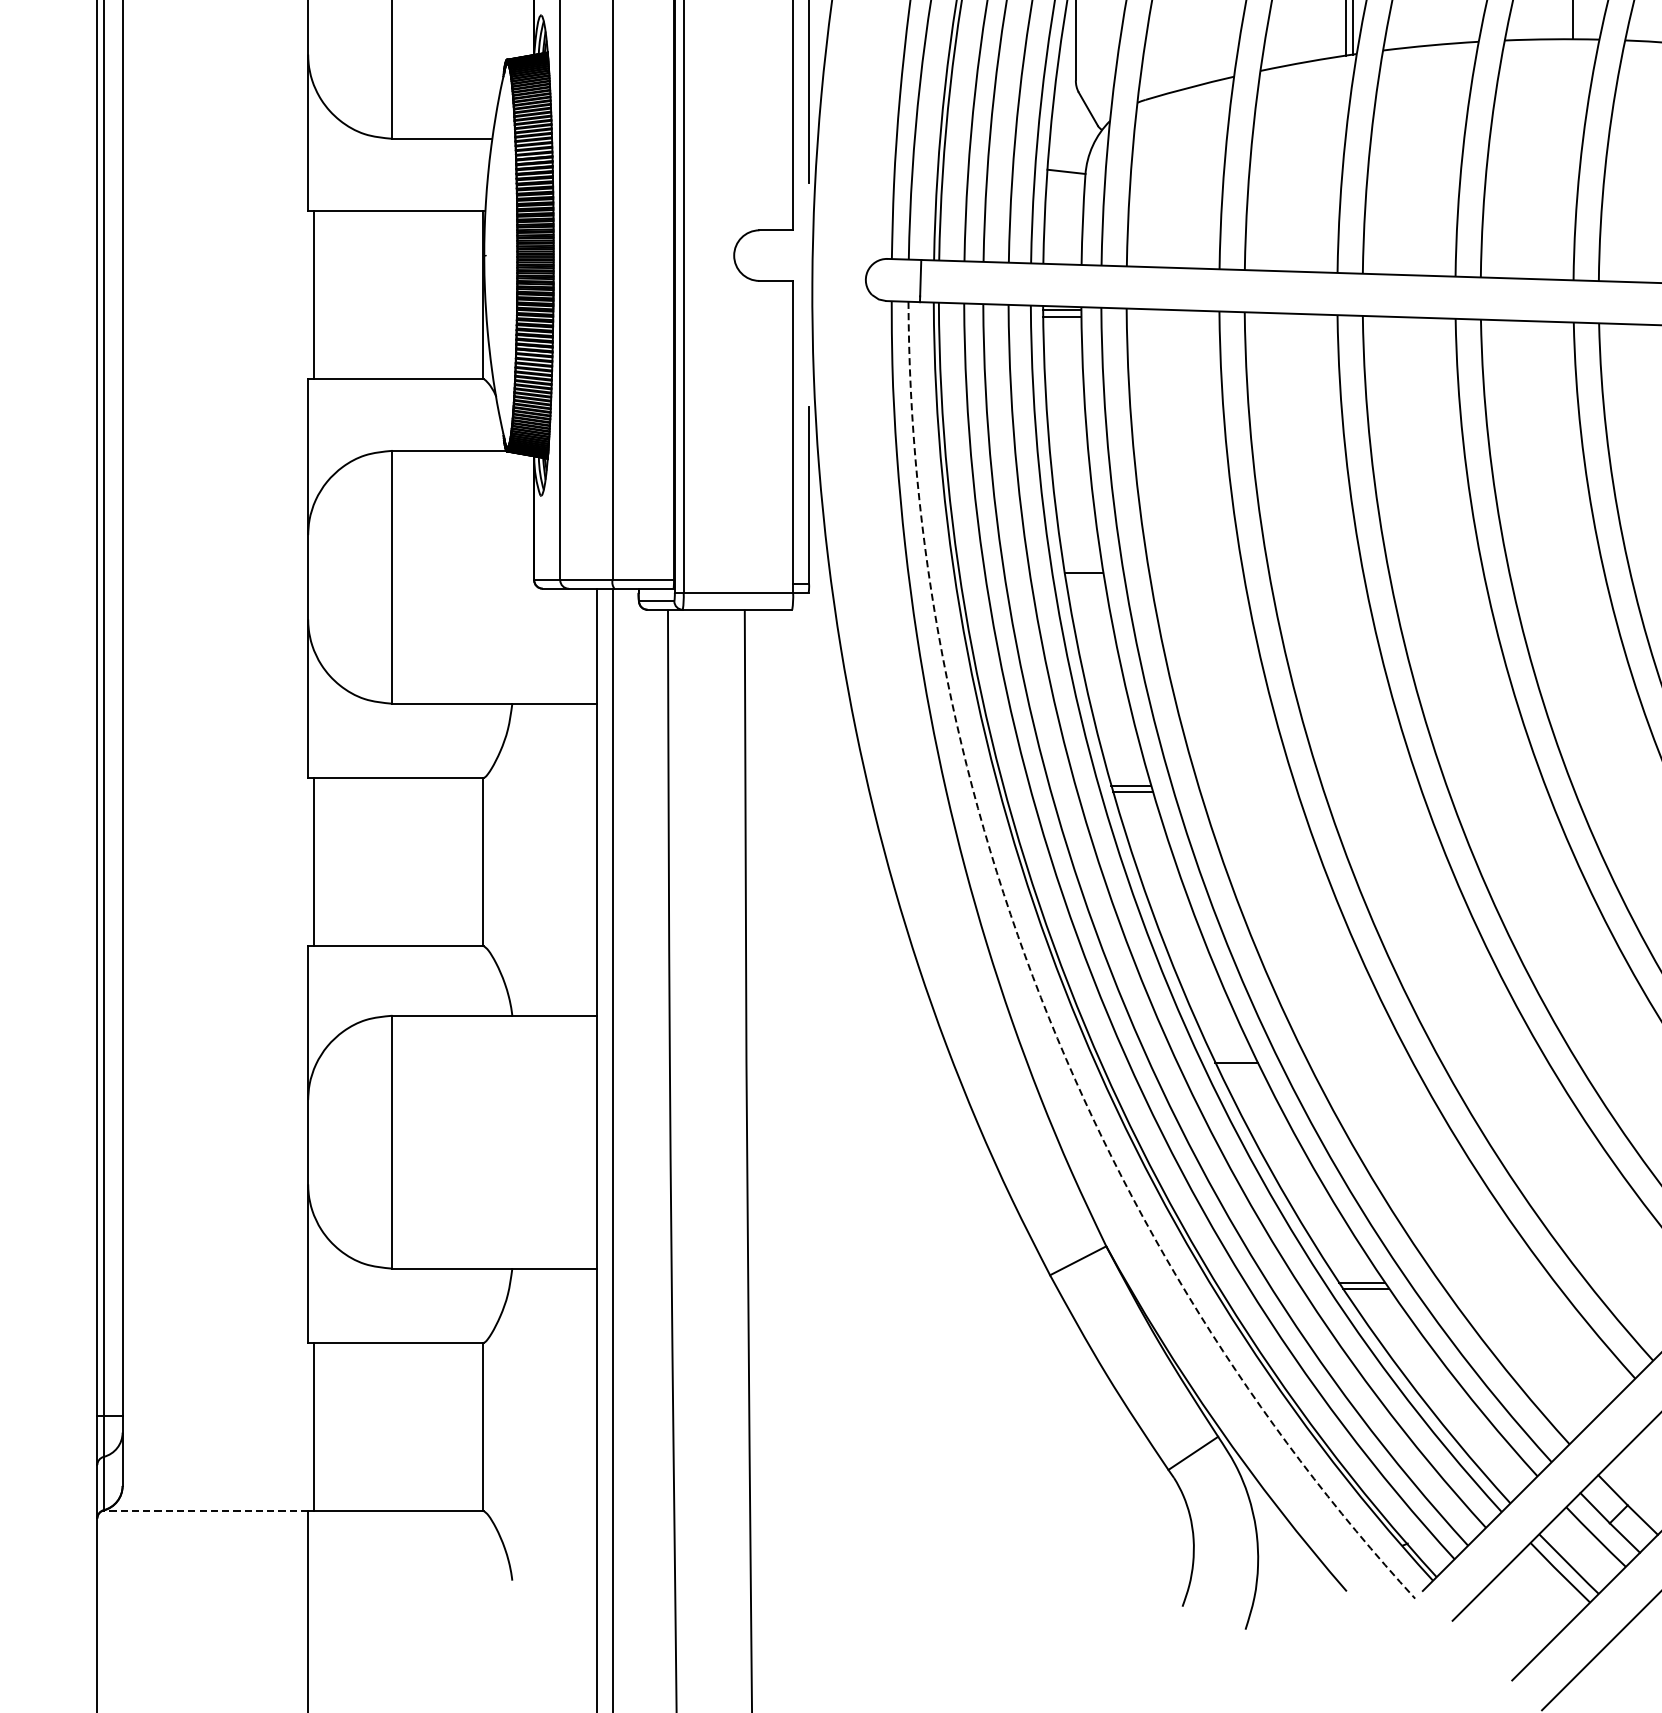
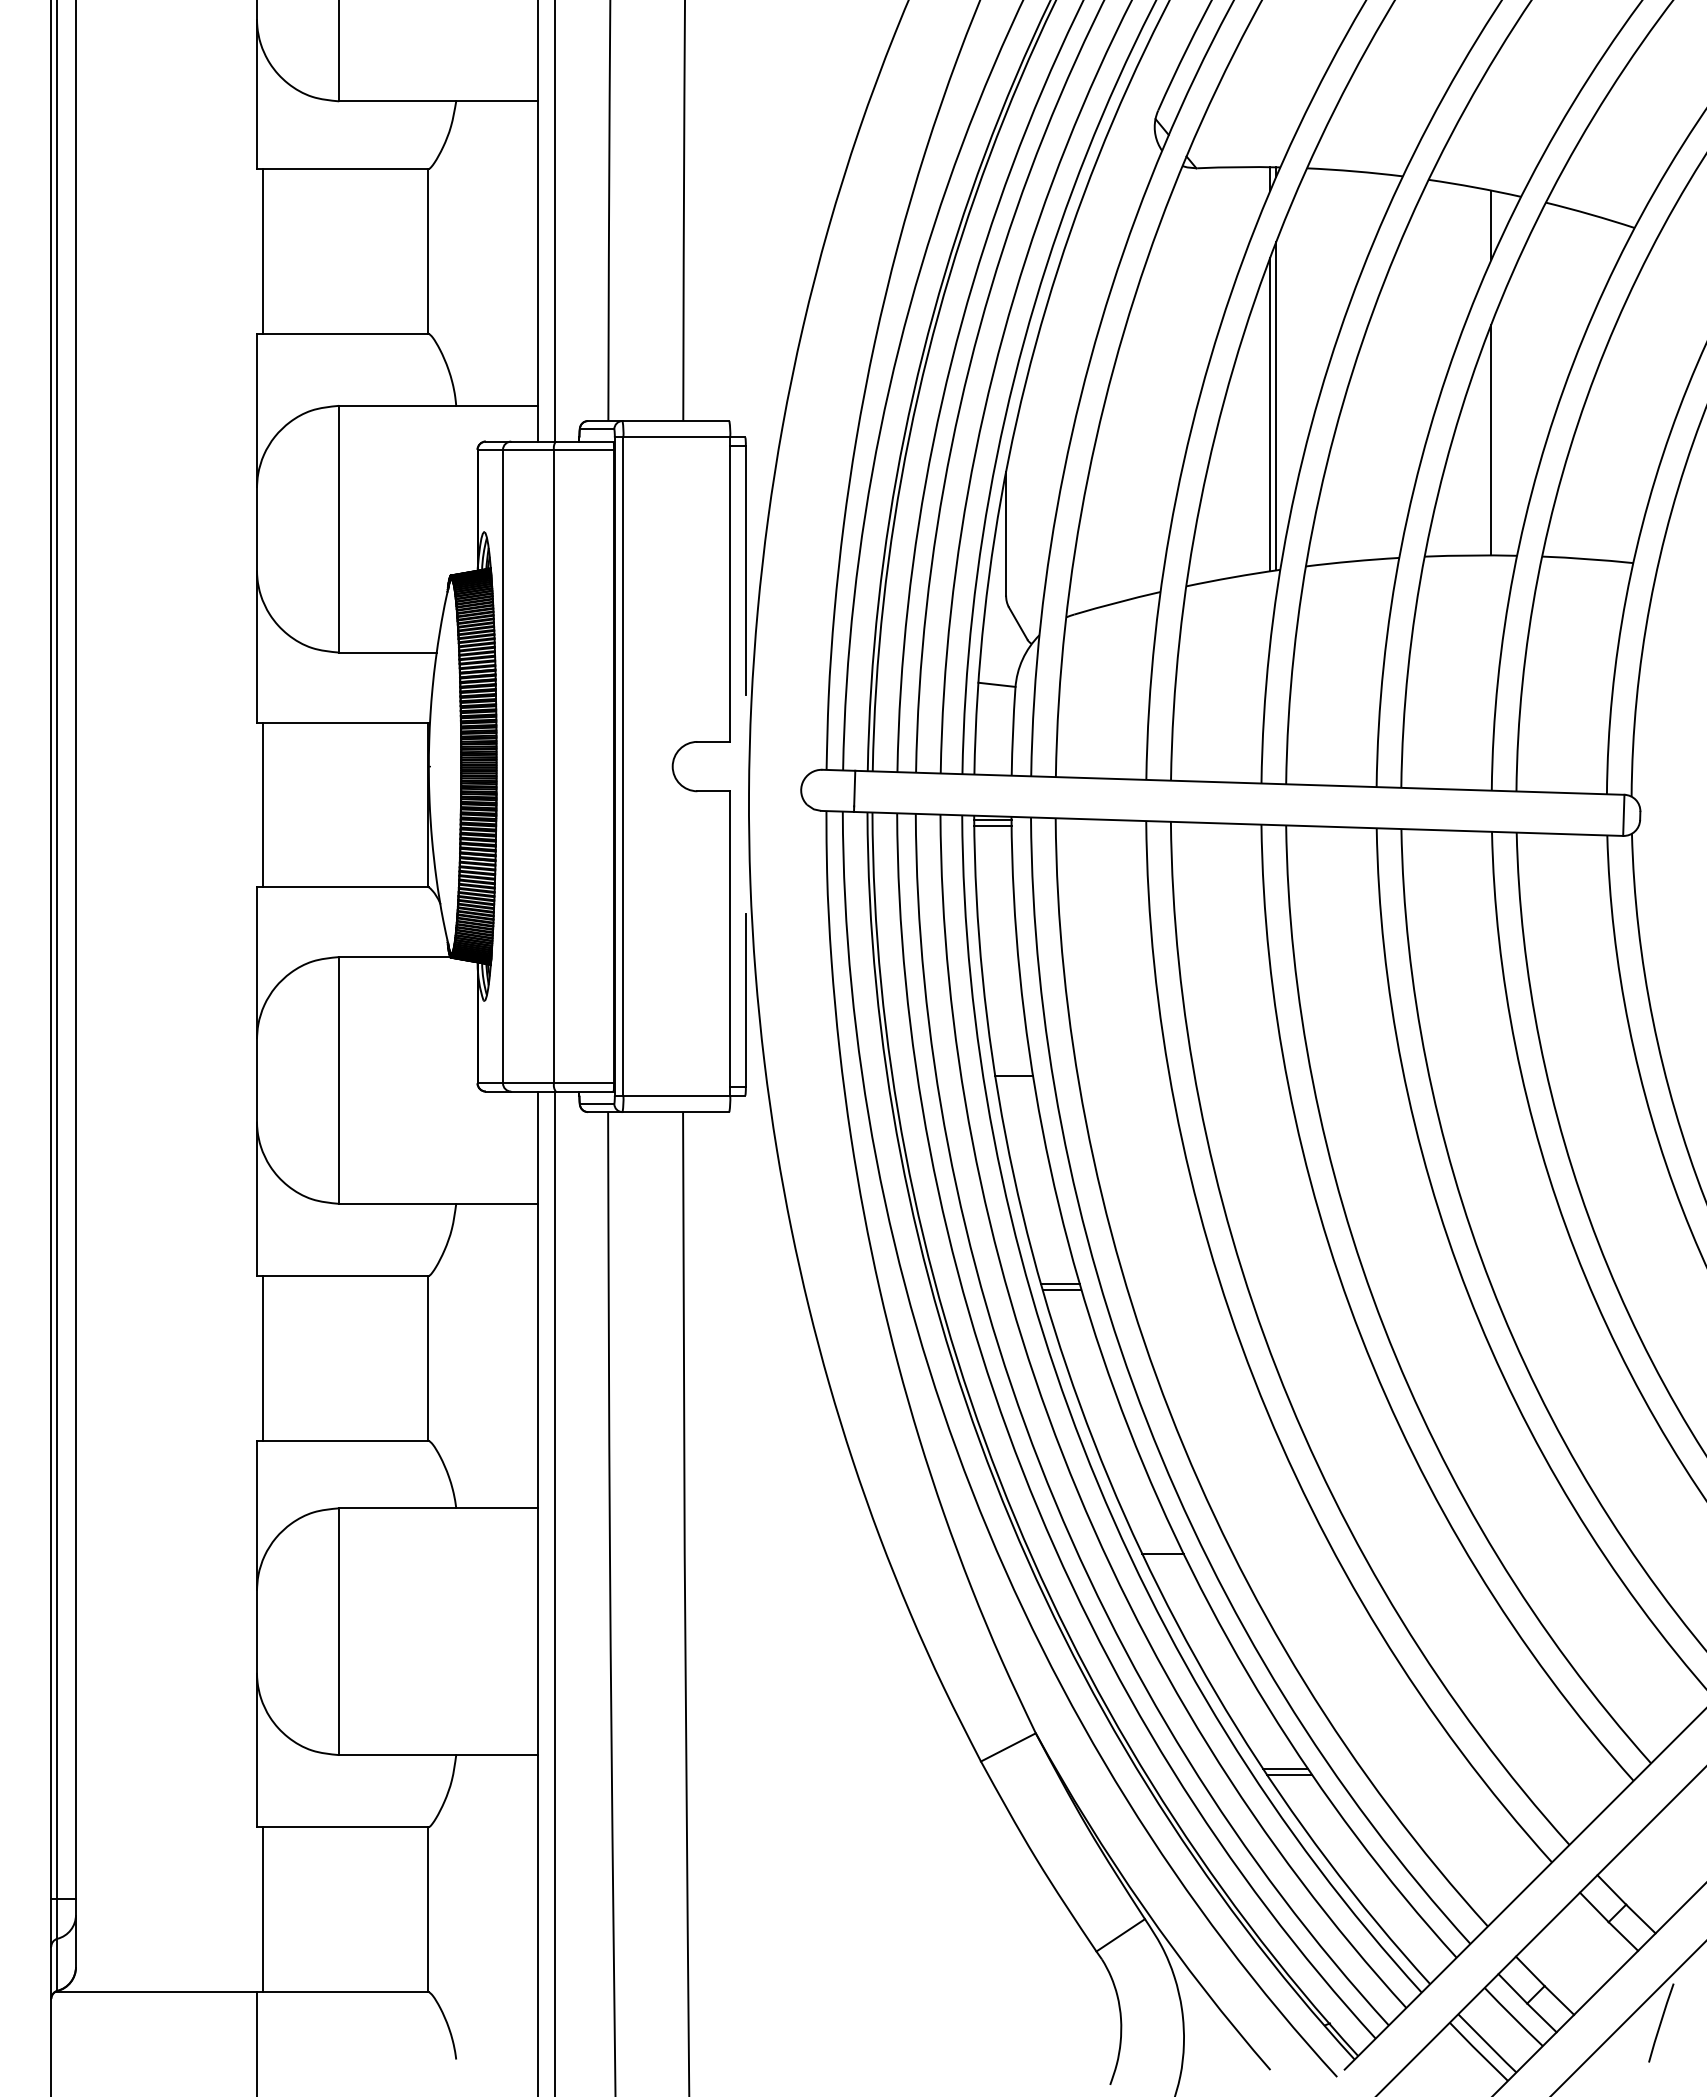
arc: (1040, 997) -> (971, 1490), dashed -> solid
line: (205, 1510) -> (156, 1991), dashed -> solid

